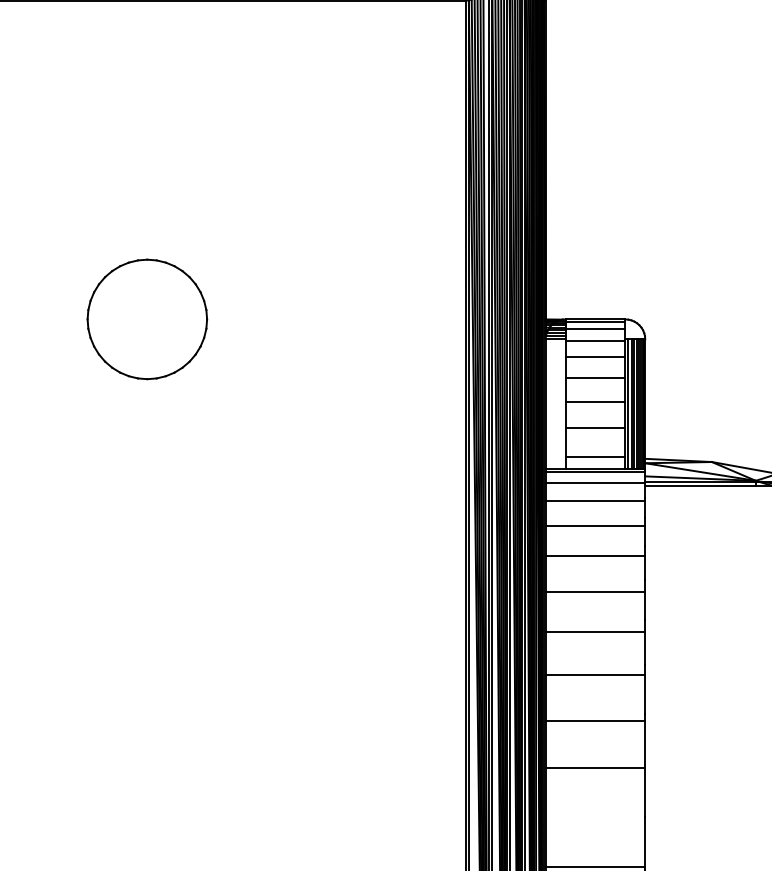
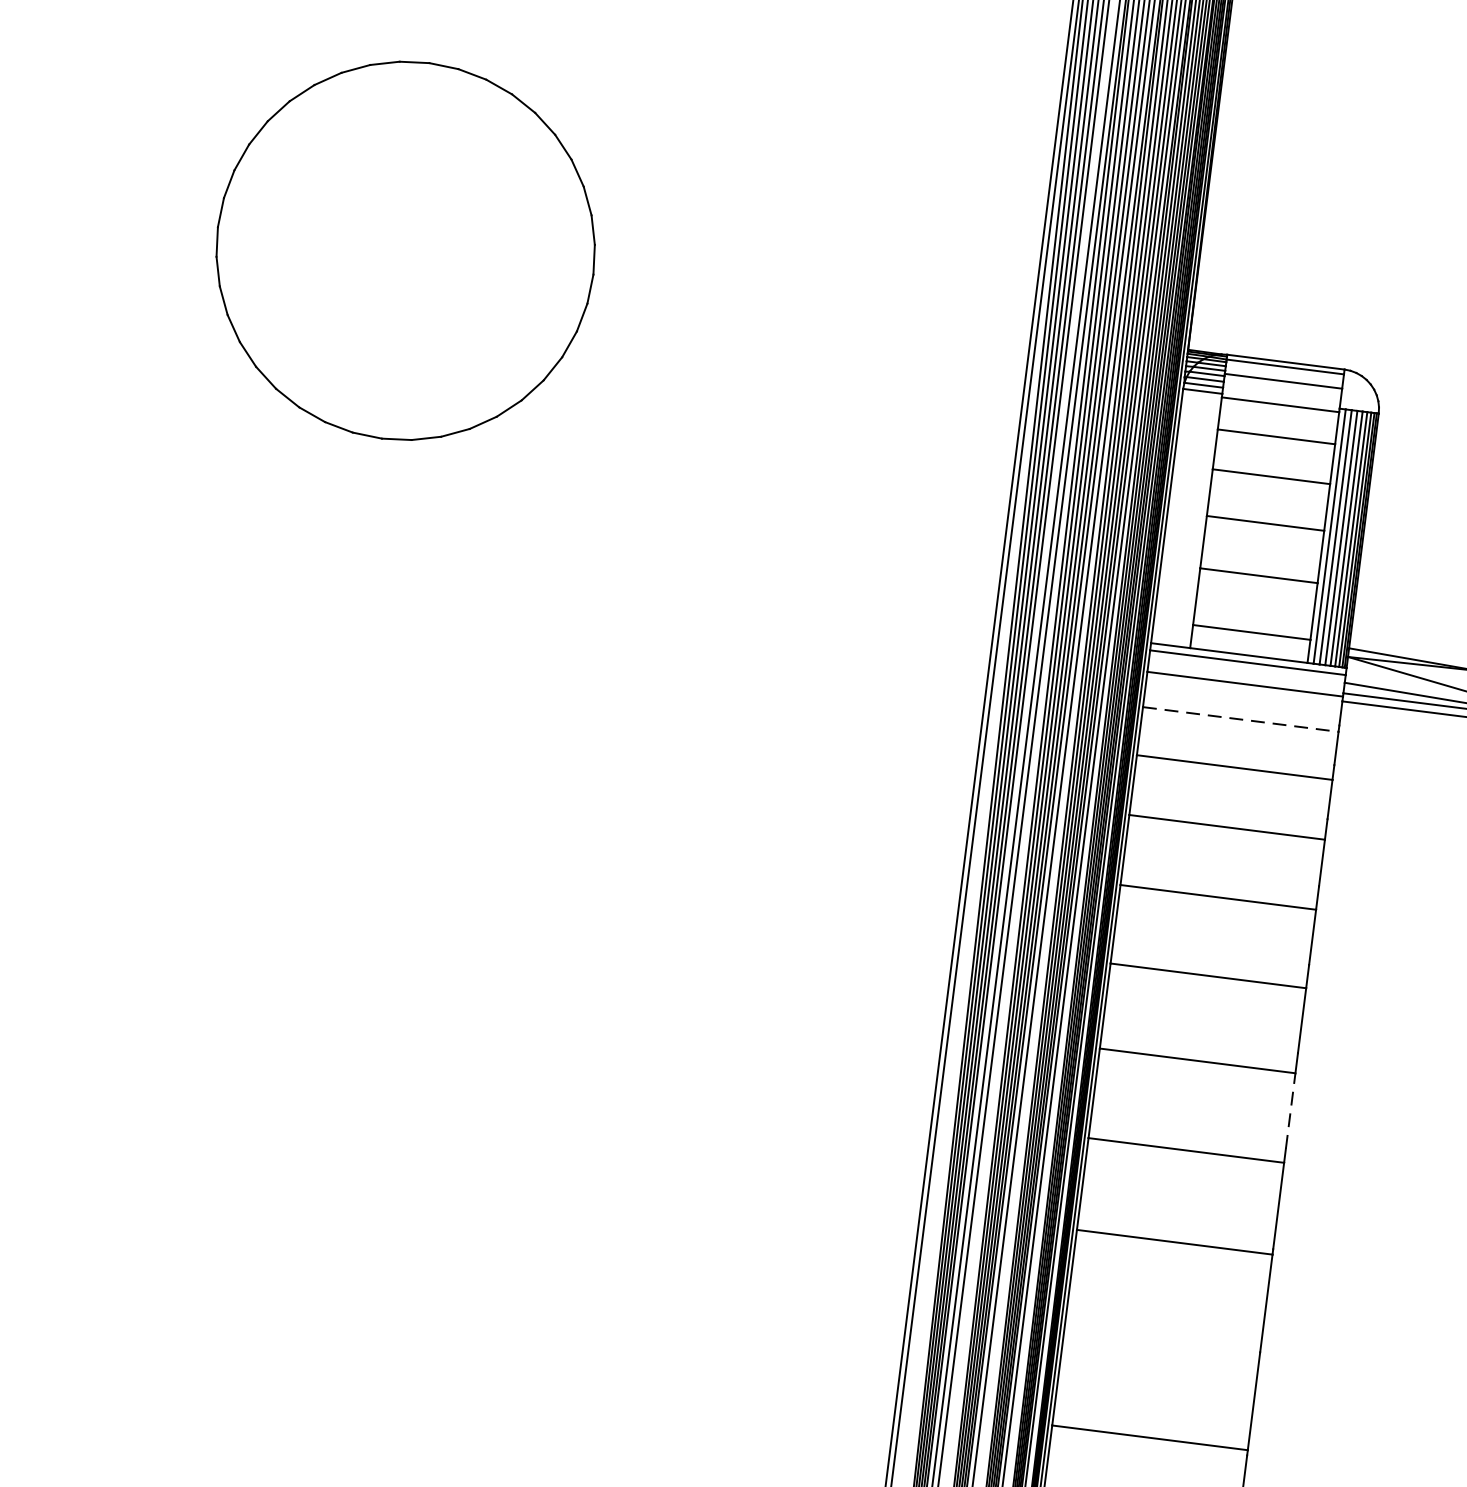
part: (147, 319) -> (406, 251), size x1.6
line: (595, 501) -> (1240, 719), solid -> dashed
line: (645, 693) -> (1291, 1109), solid -> dashed

